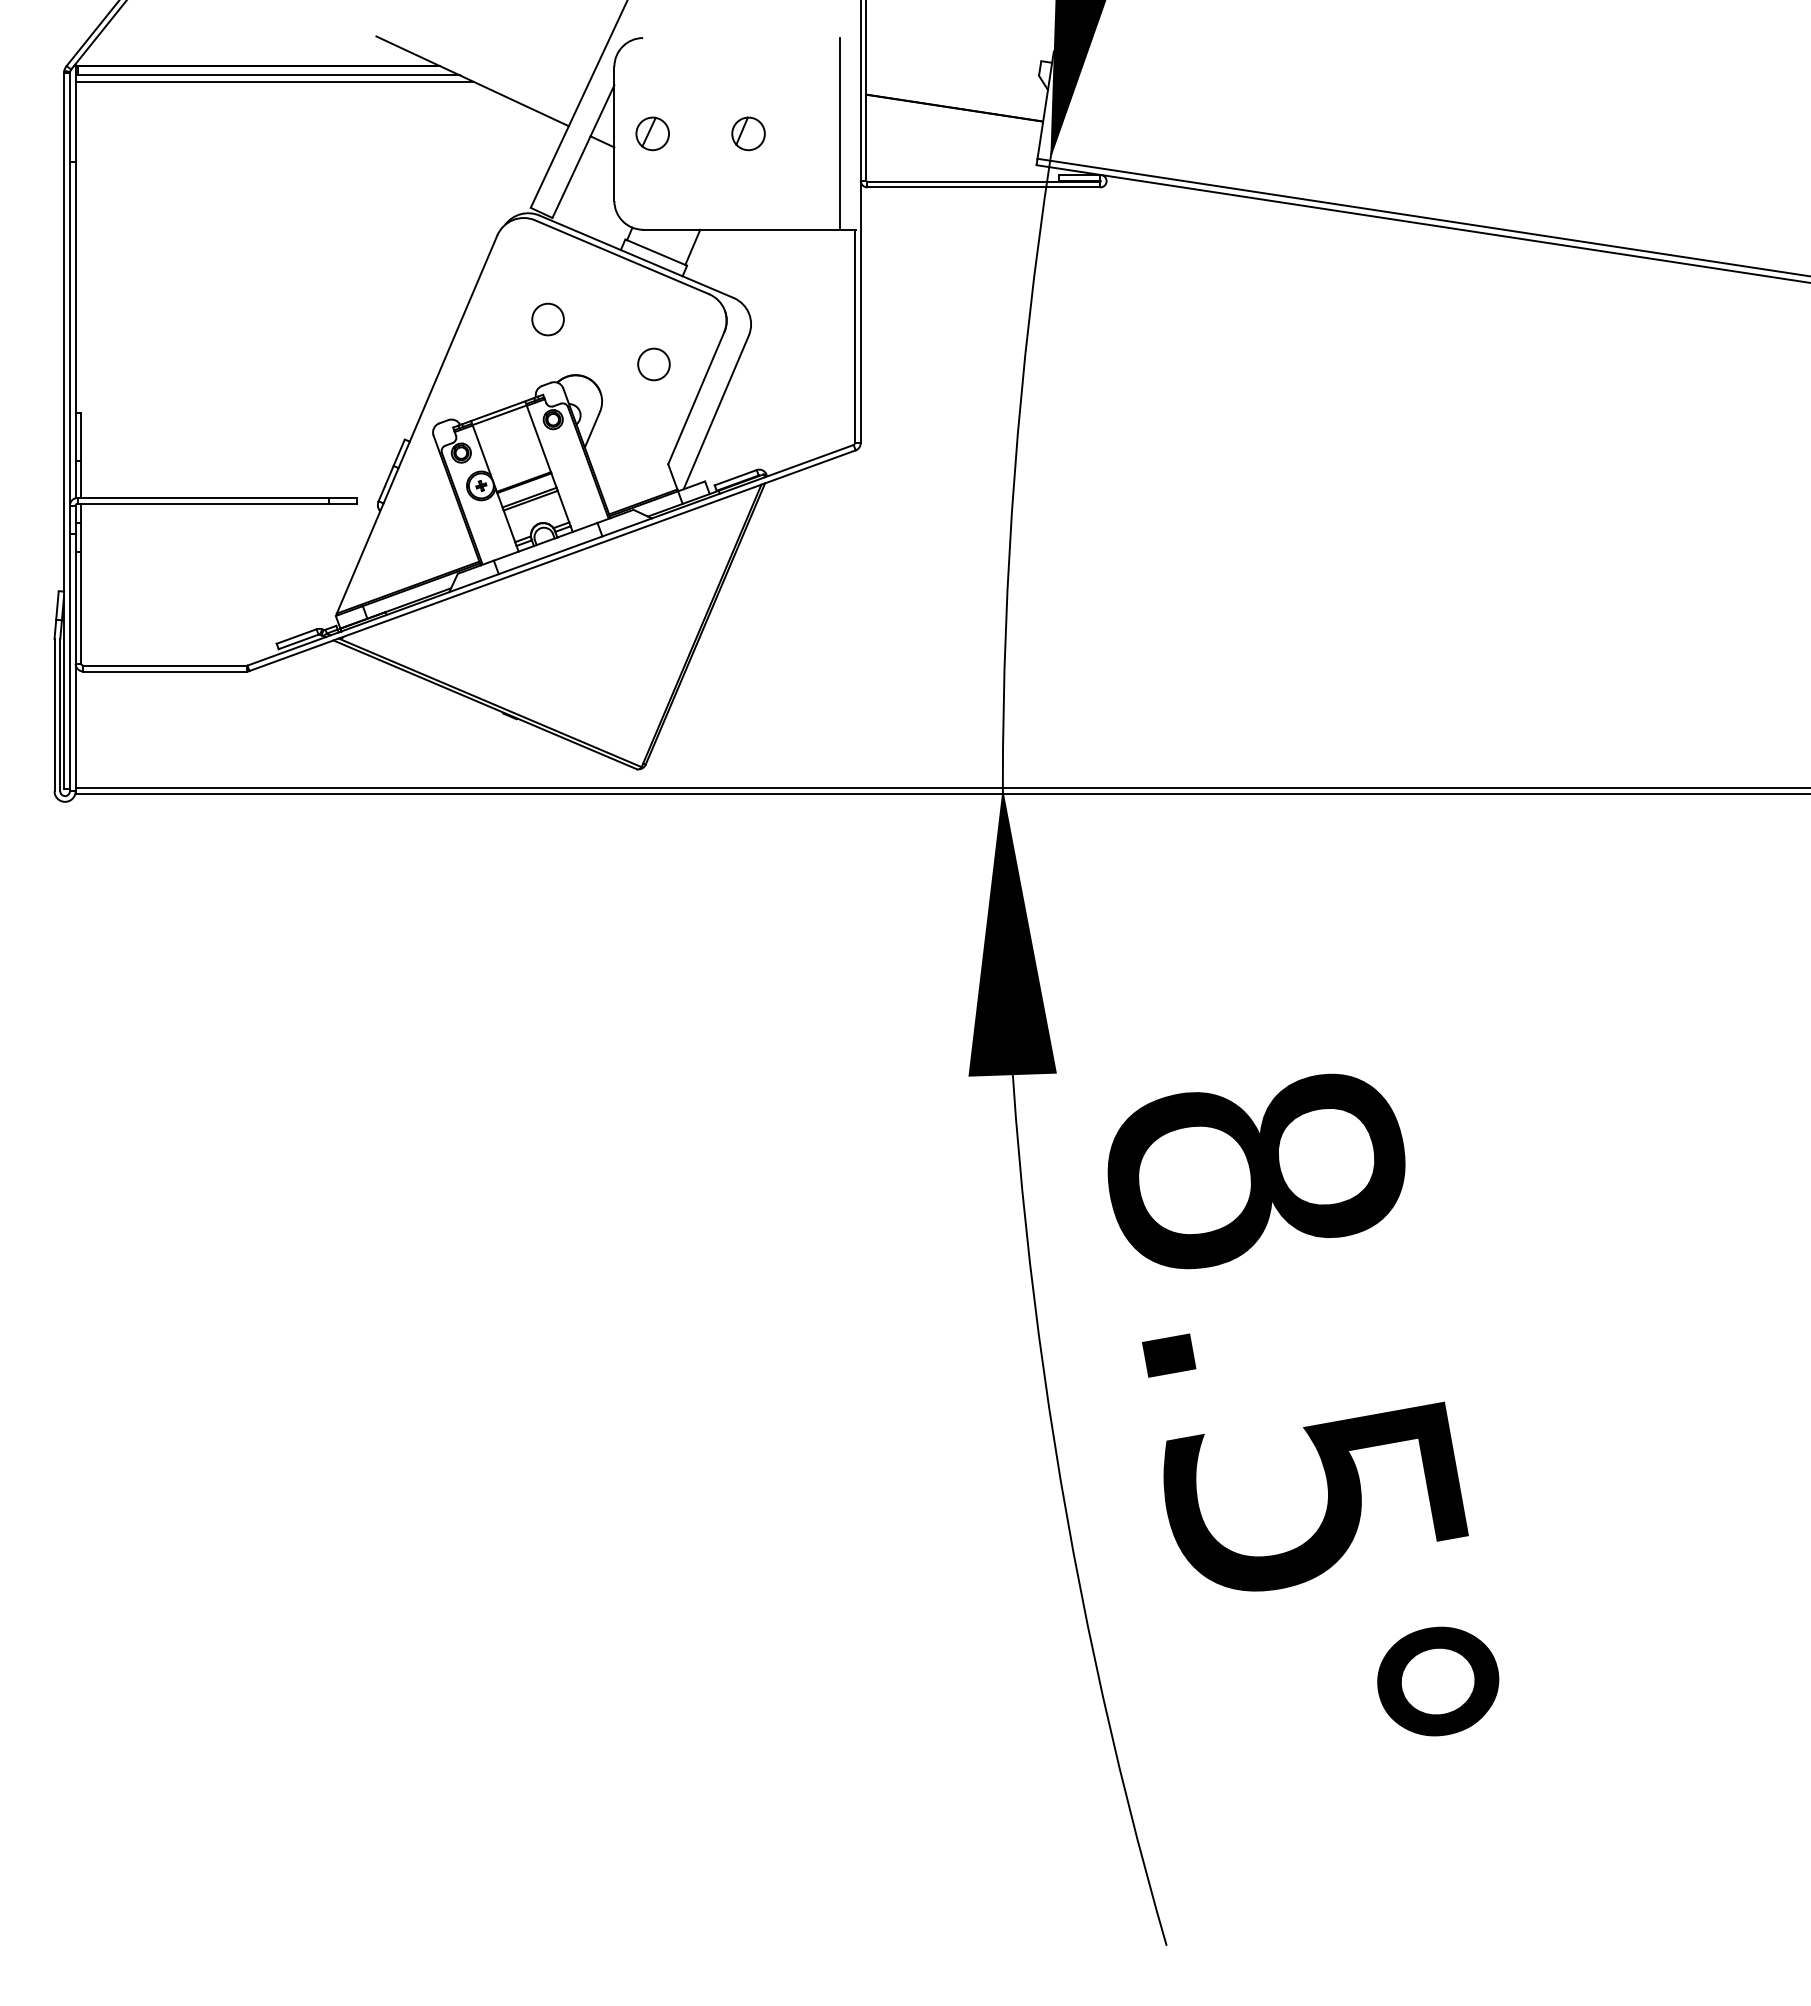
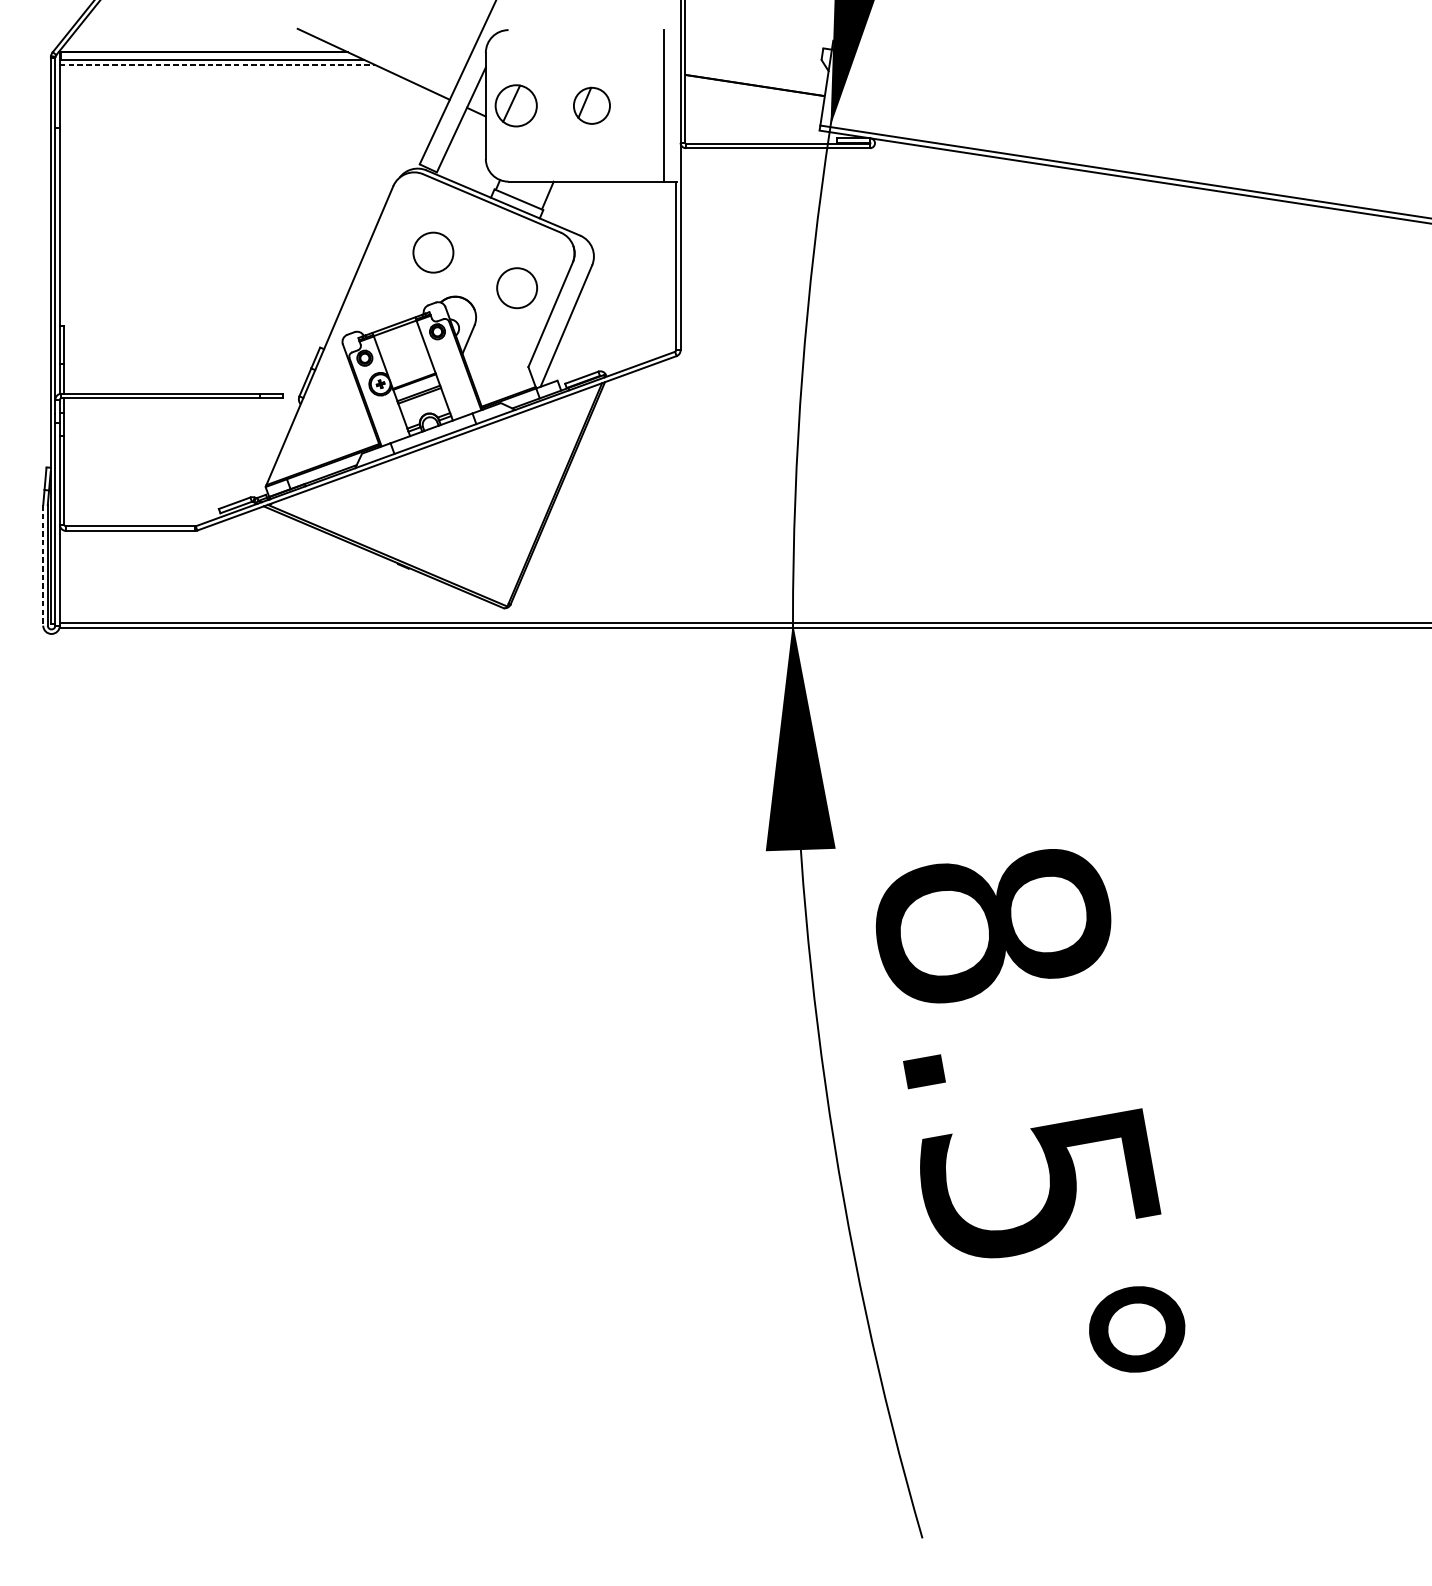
line: (275, 82) -> (217, 65), solid -> dashed
part: (652, 133) -> (515, 105), size x1.6
part: (748, 133) -> (591, 105), size x1.4
circle: (547, 319) -> (432, 252), size x1.6
circle: (653, 364) -> (516, 288), size x1.6
line: (54, 715) -> (43, 565), solid -> dashed

